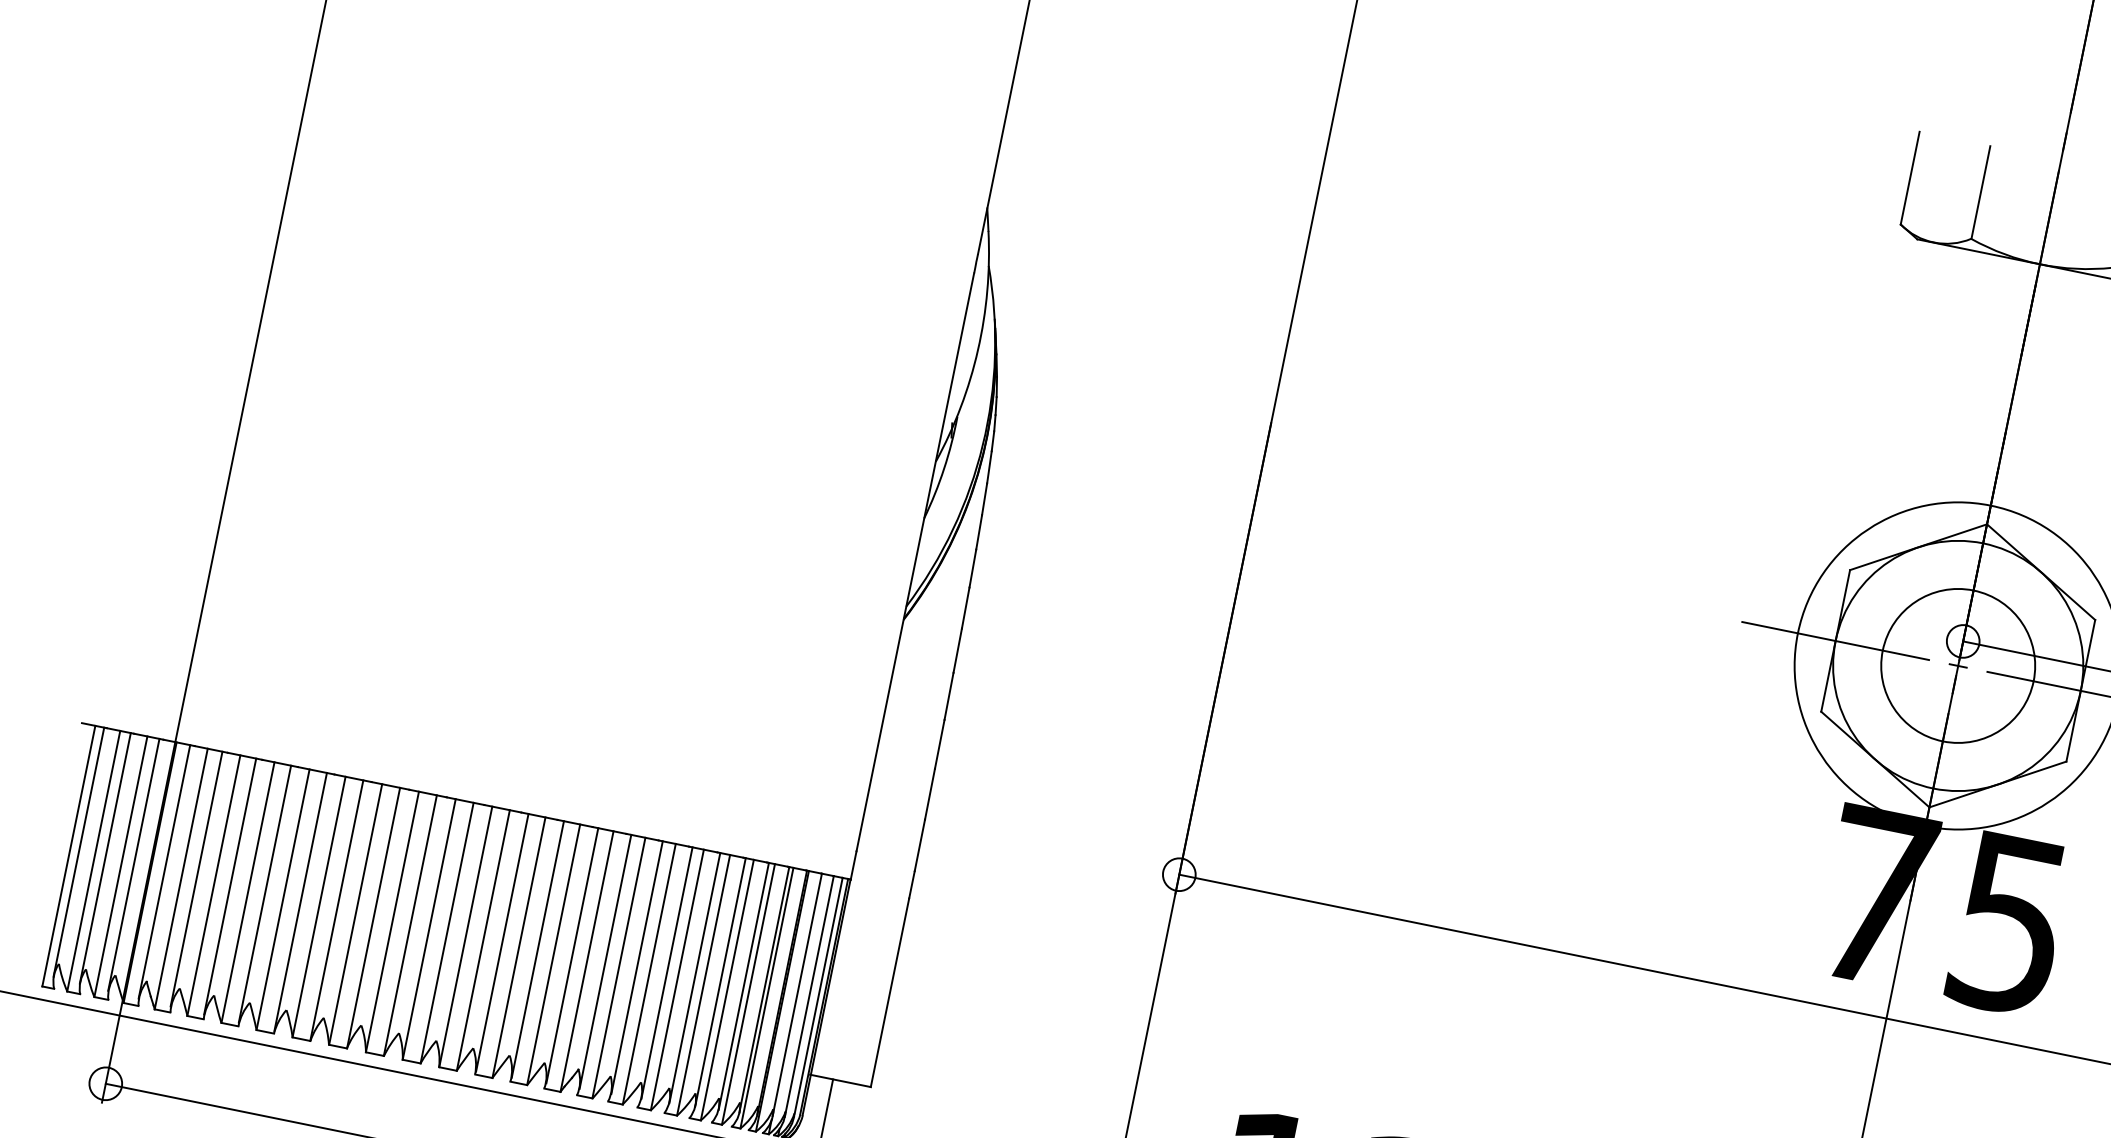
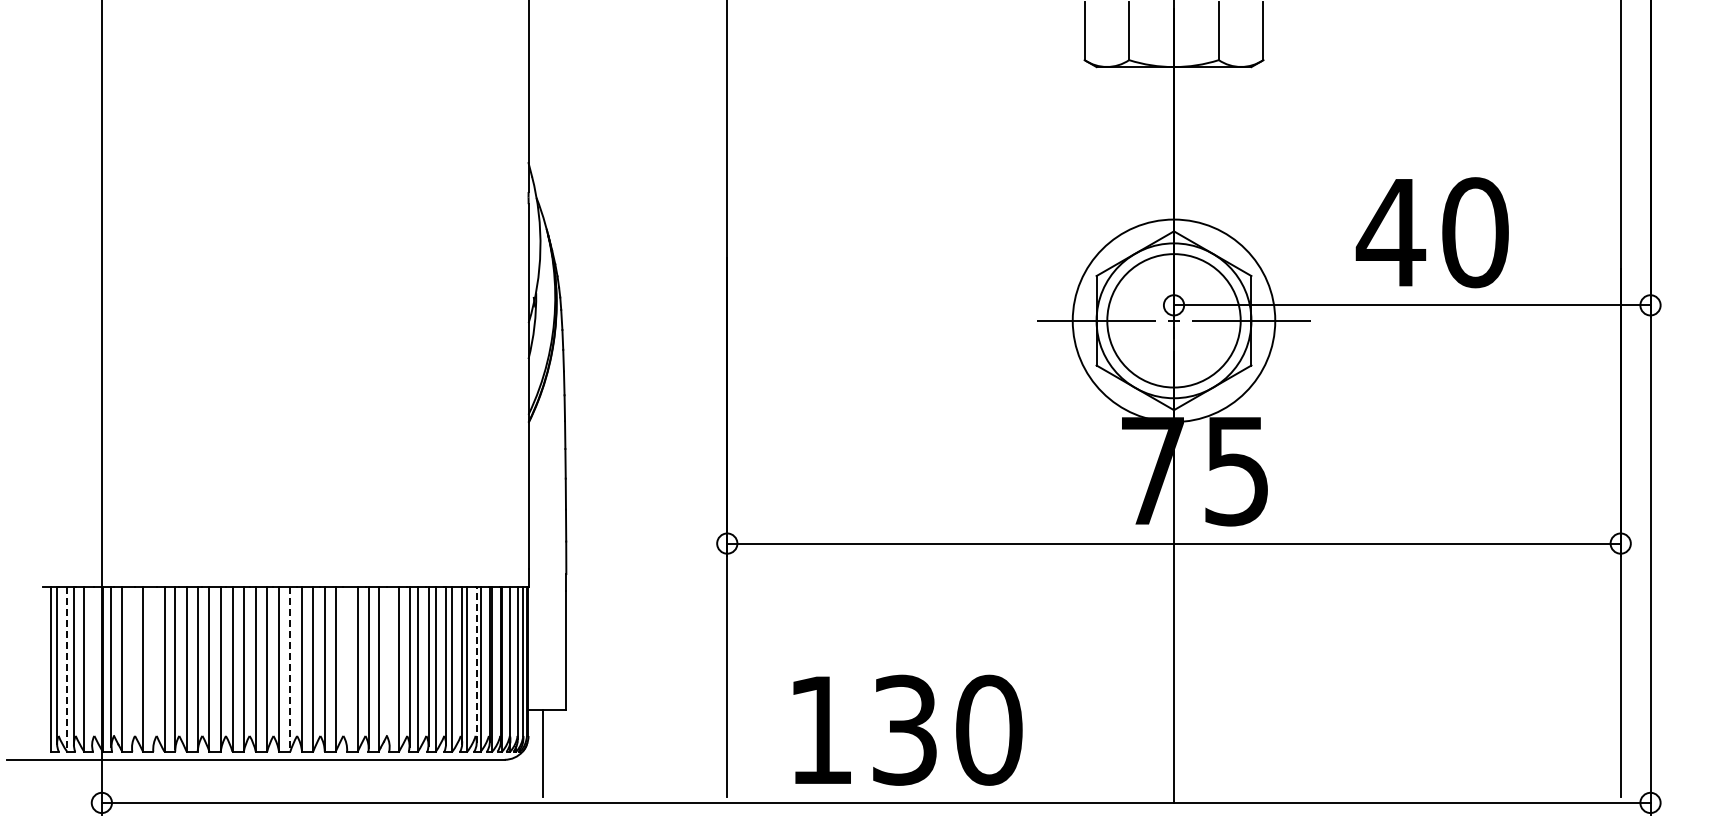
circle: (1957, 665) -> (1173, 320), size x1.4
line: (94, 861) -> (67, 669), solid -> dashed
line: (133, 864) -> (91, 666), removed
line: (196, 878) -> (131, 667), removed
line: (229, 885) -> (152, 667), removed
line: (447, 933) -> (290, 669), solid -> dashed
line: (537, 950) -> (347, 668), removed
line: (604, 962) -> (389, 667), removed
line: (743, 985) -> (476, 664), solid -> dashed

